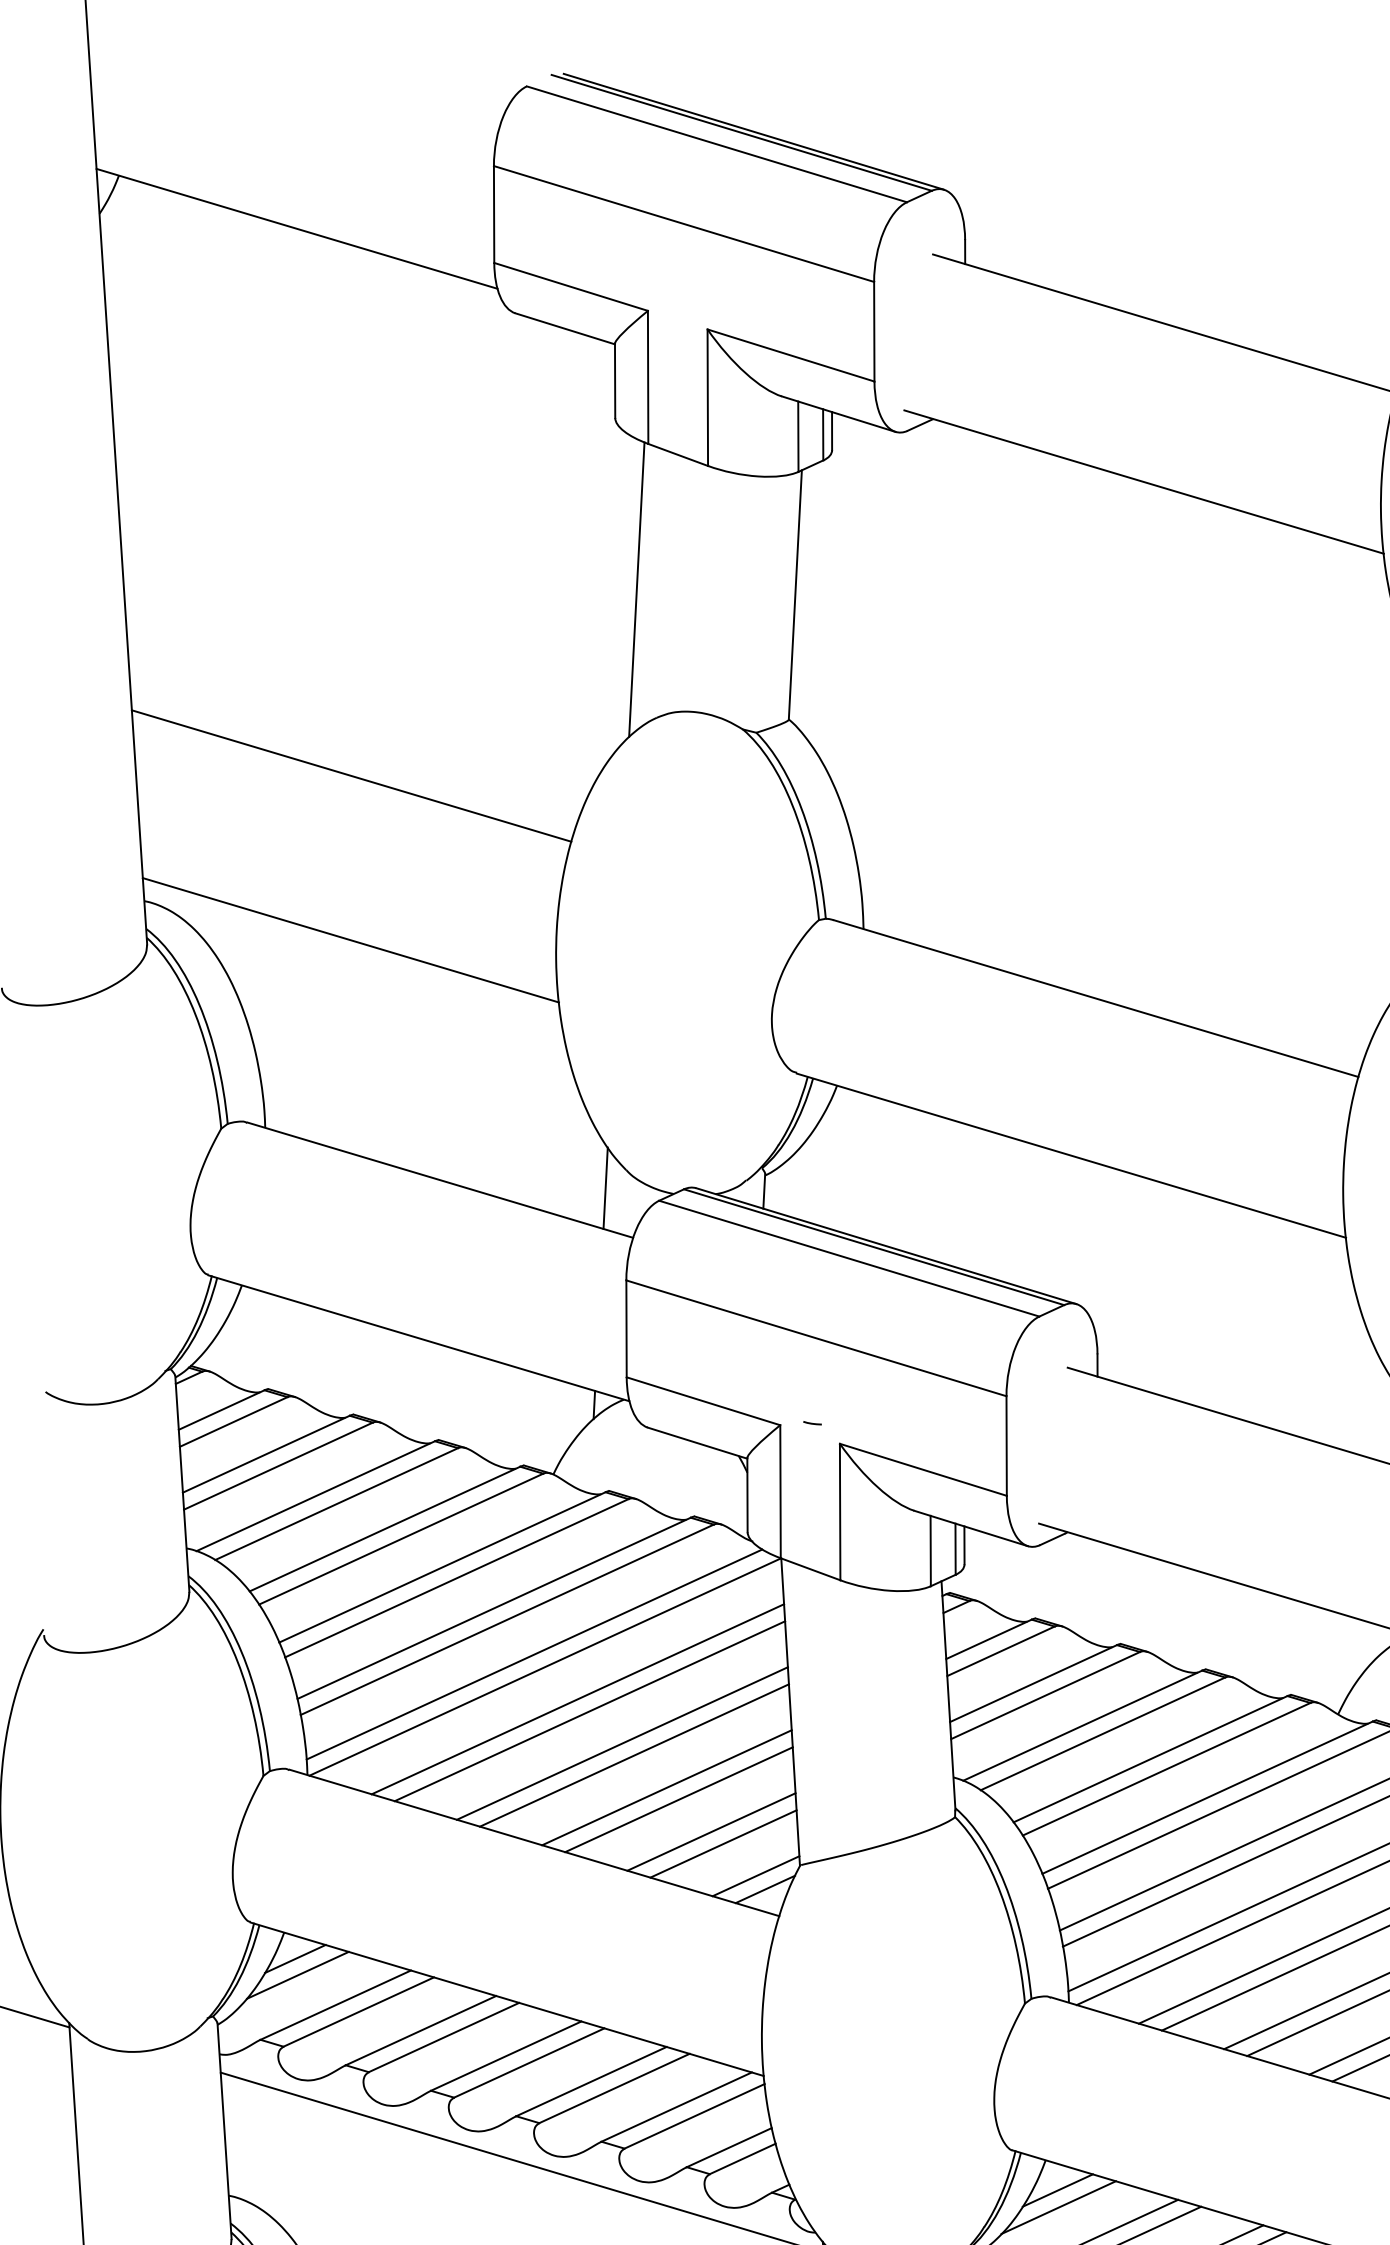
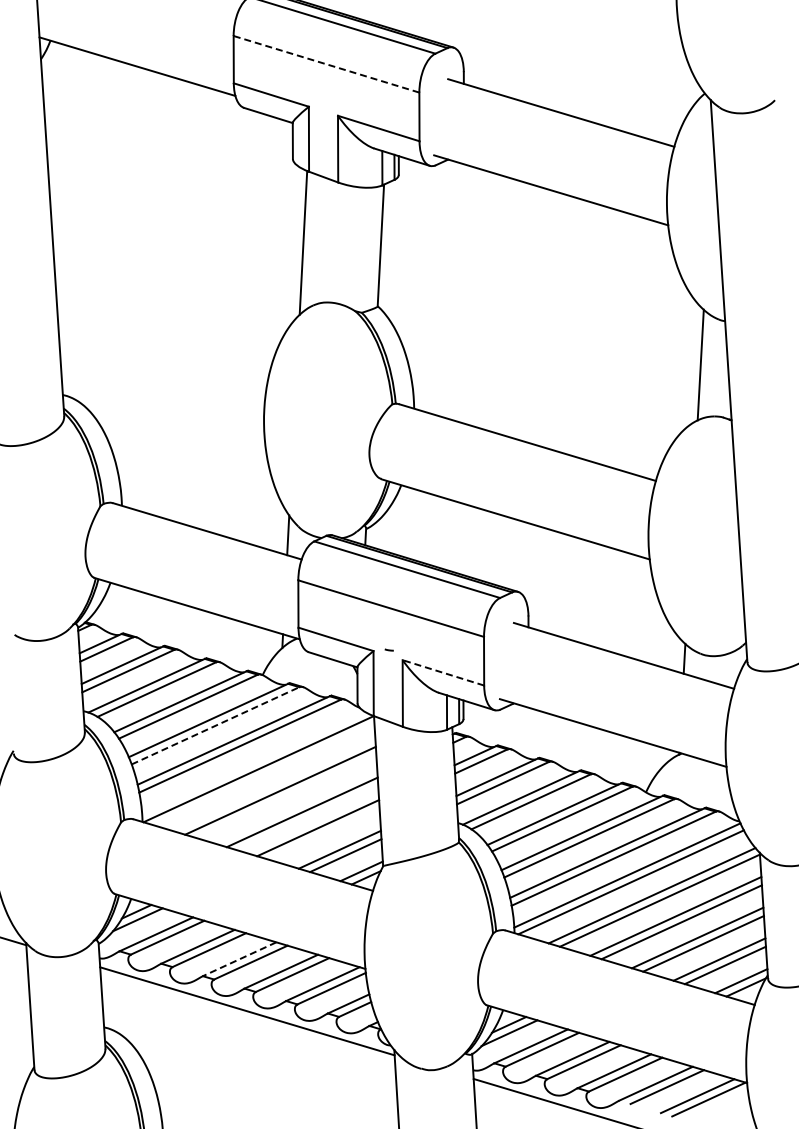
line: (684, 224) -> (326, 64), solid -> dashed
line: (350, 775) -> (163, 333), removed
line: (350, 938) -> (163, 413), removed
line: (923, 1469) -> (443, 672), solid -> dashed
line: (456, 1577) -> (215, 725), solid -> dashed
line: (534, 1653) -> (253, 762), removed
line: (577, 1698) -> (274, 784), removed
line: (622, 1743) -> (296, 806), removed
line: (677, 1798) -> (323, 833), removed
line: (505, 2056) -> (239, 959), solid -> dashed

